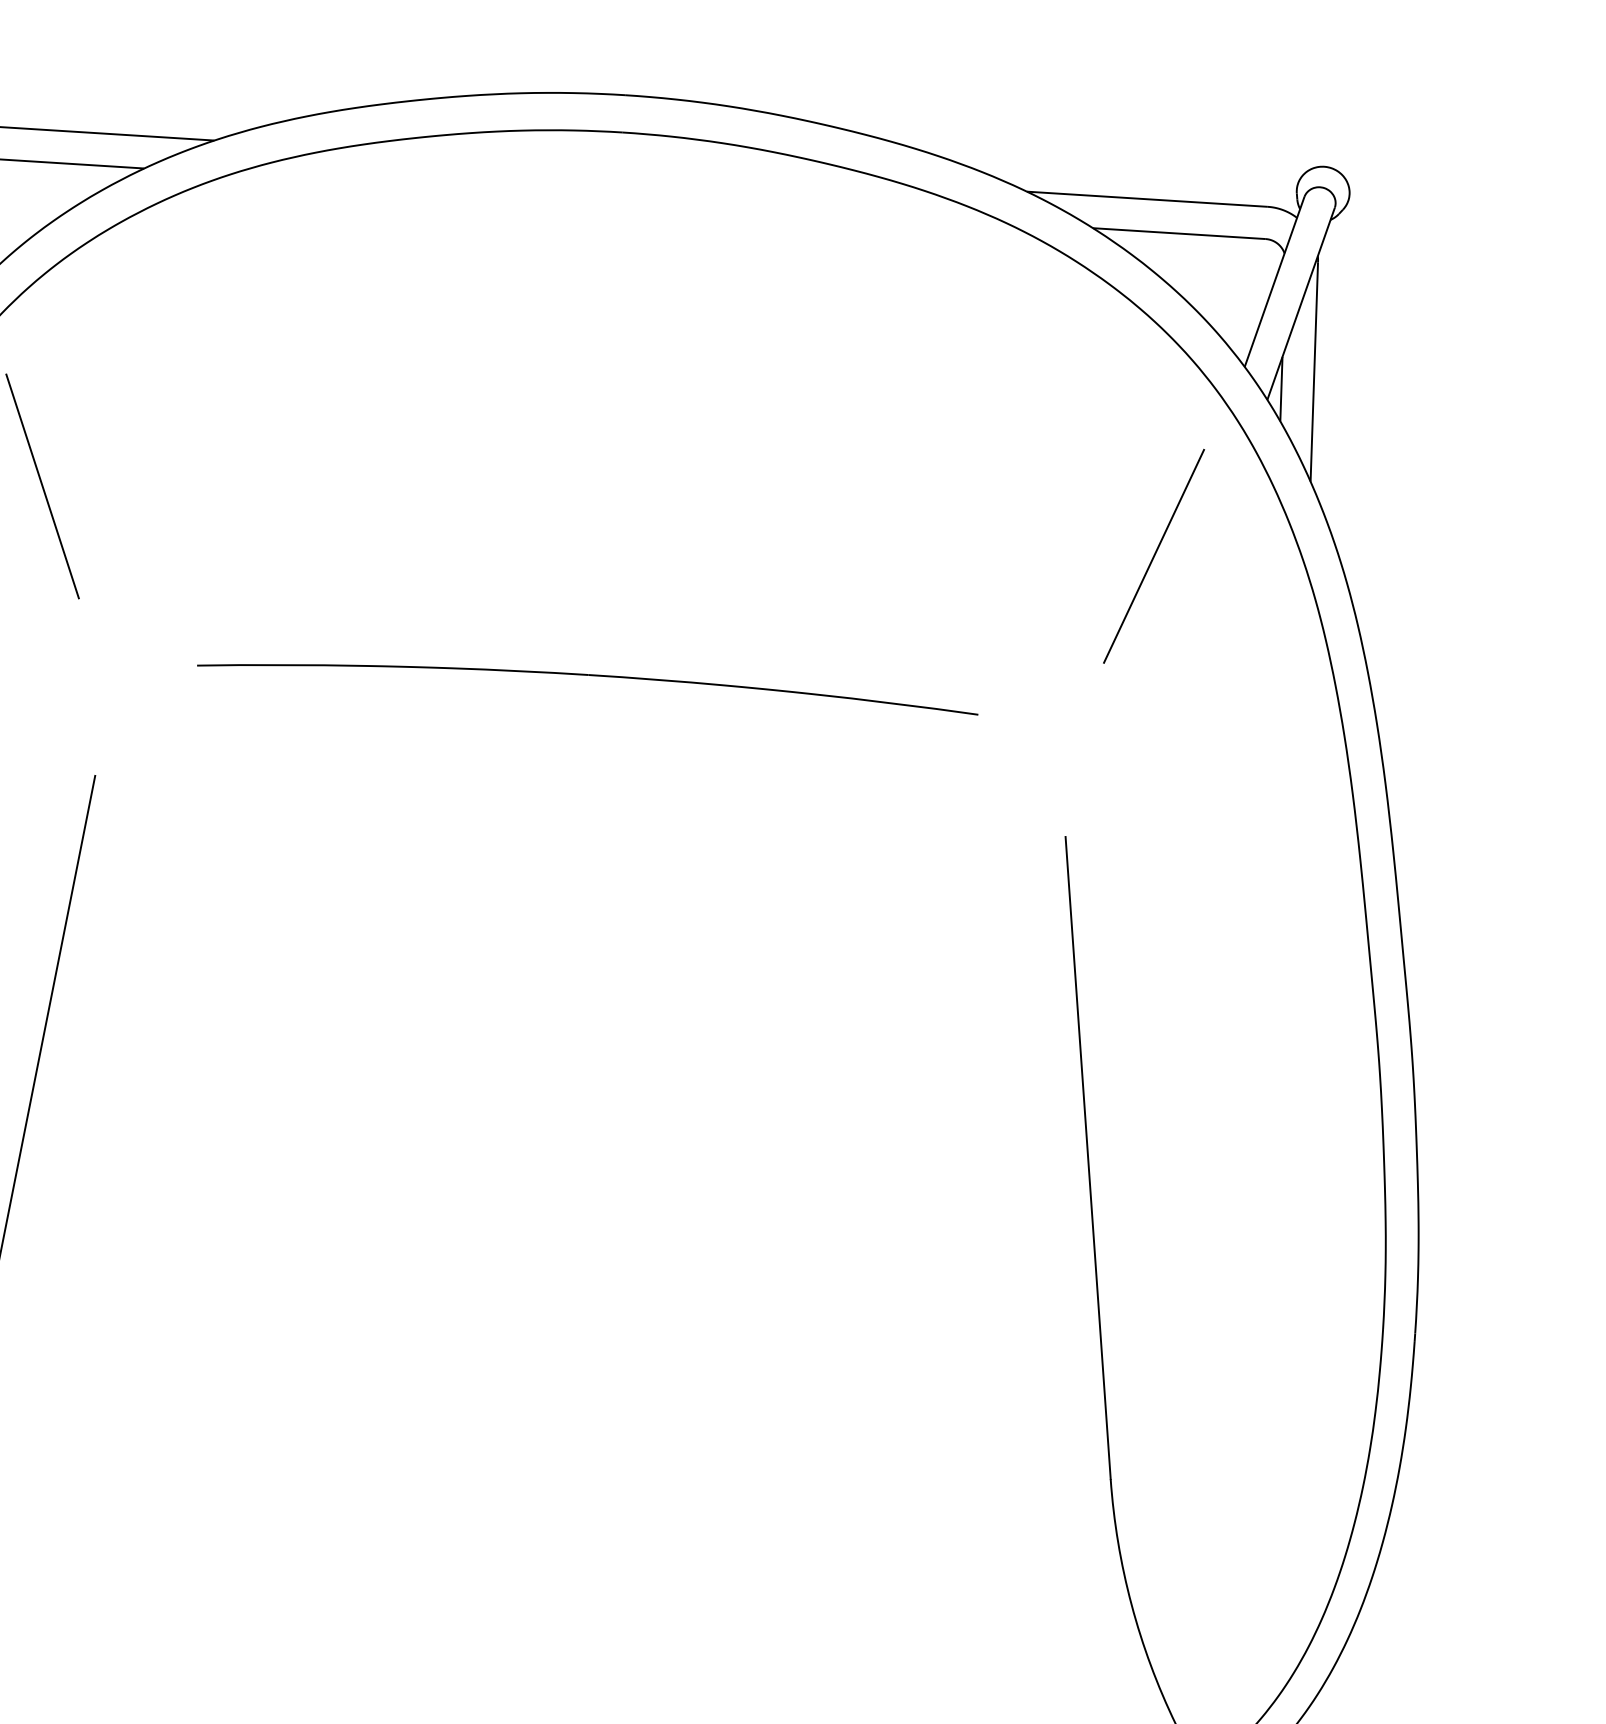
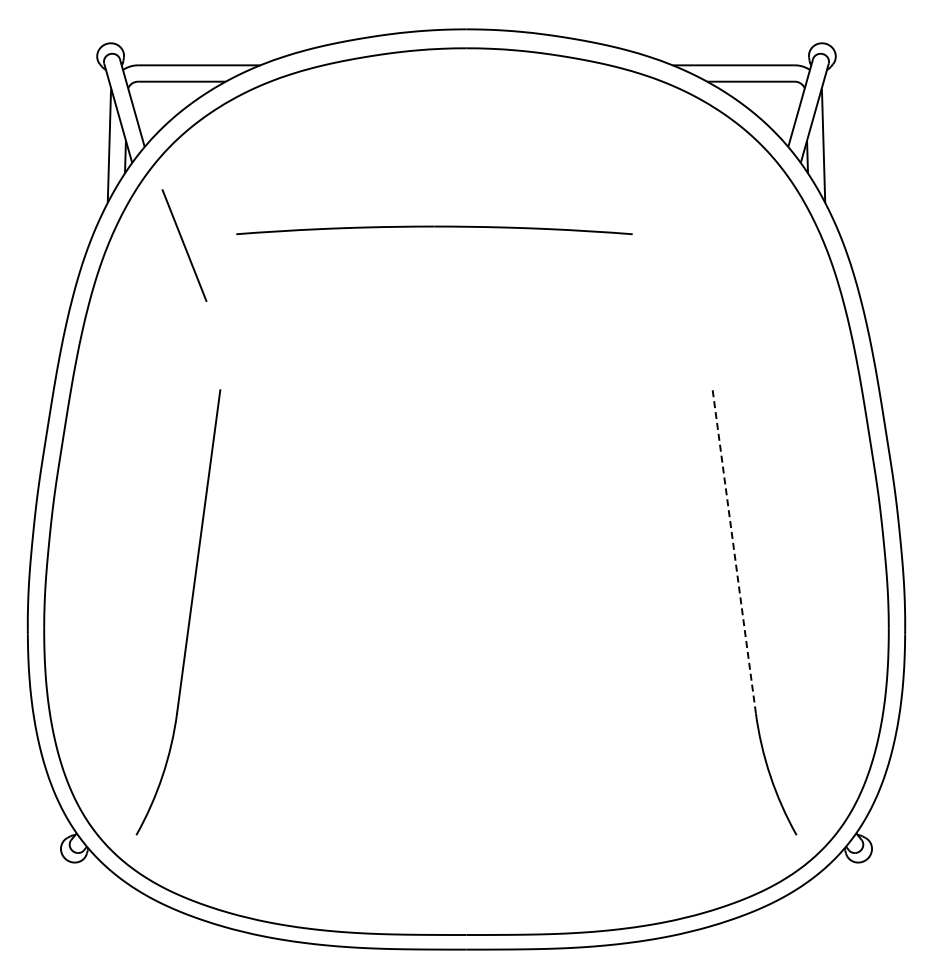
line: (1154, 556) -> (748, 245), removed
part: (588, 682) -> (434, 230), moved
line: (1088, 1157) -> (734, 551), solid -> dashed

